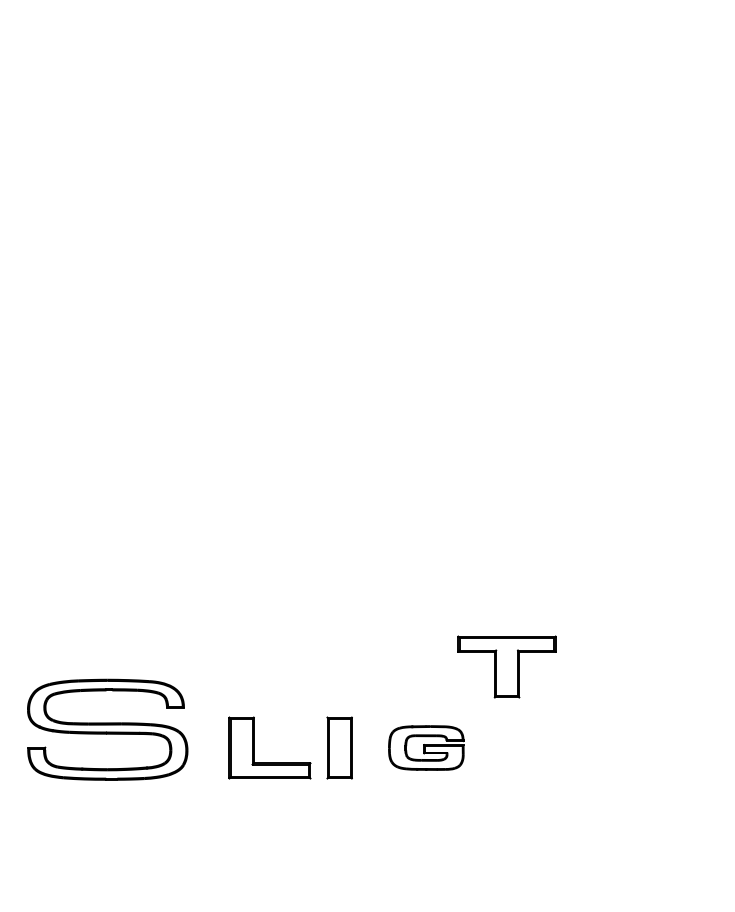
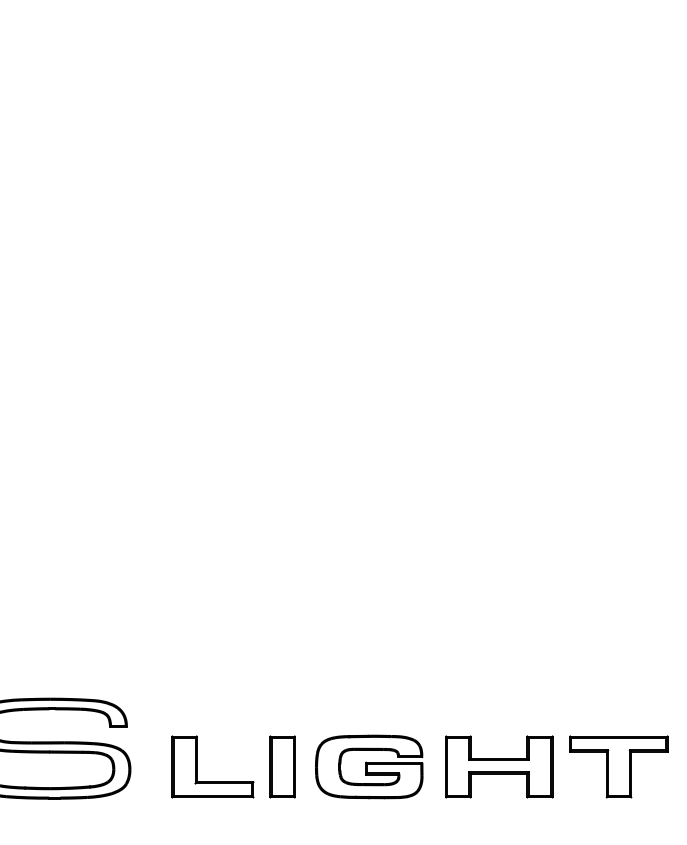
part: (506, 666) -> (618, 766), moved
part: (426, 747) -> (369, 766), size x1.43
part: (556, 747) -> (499, 766), added

